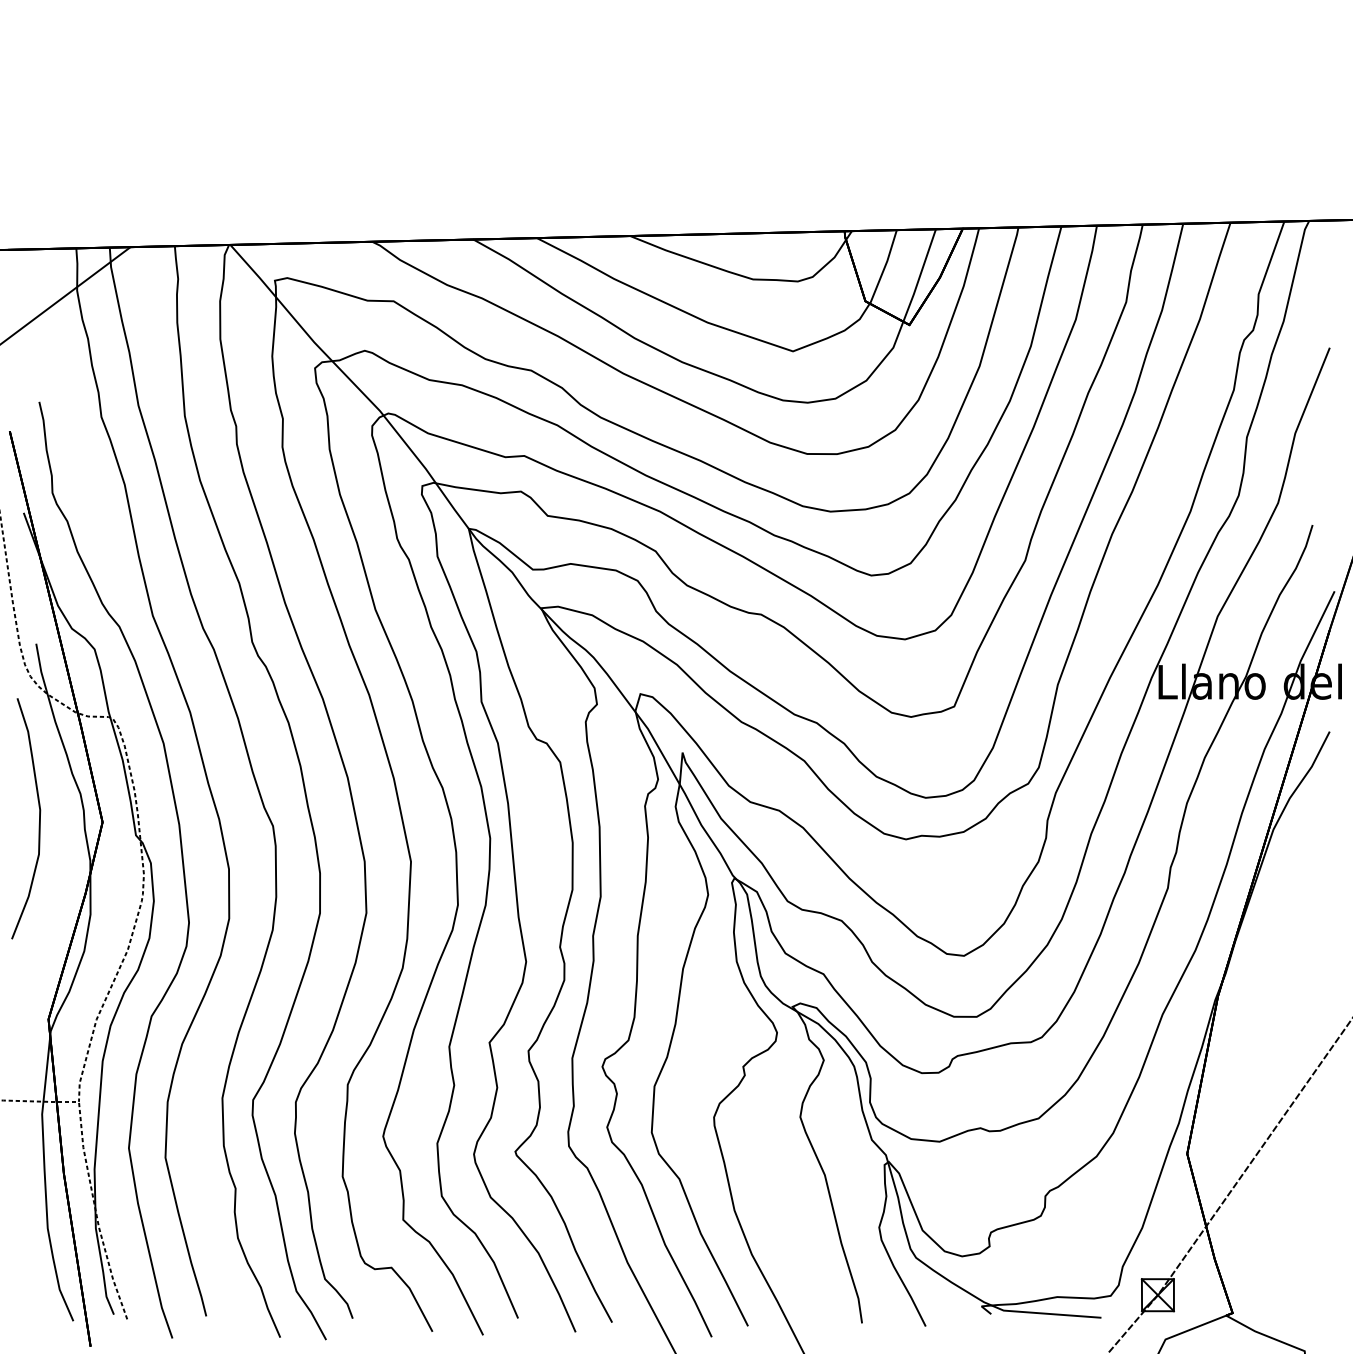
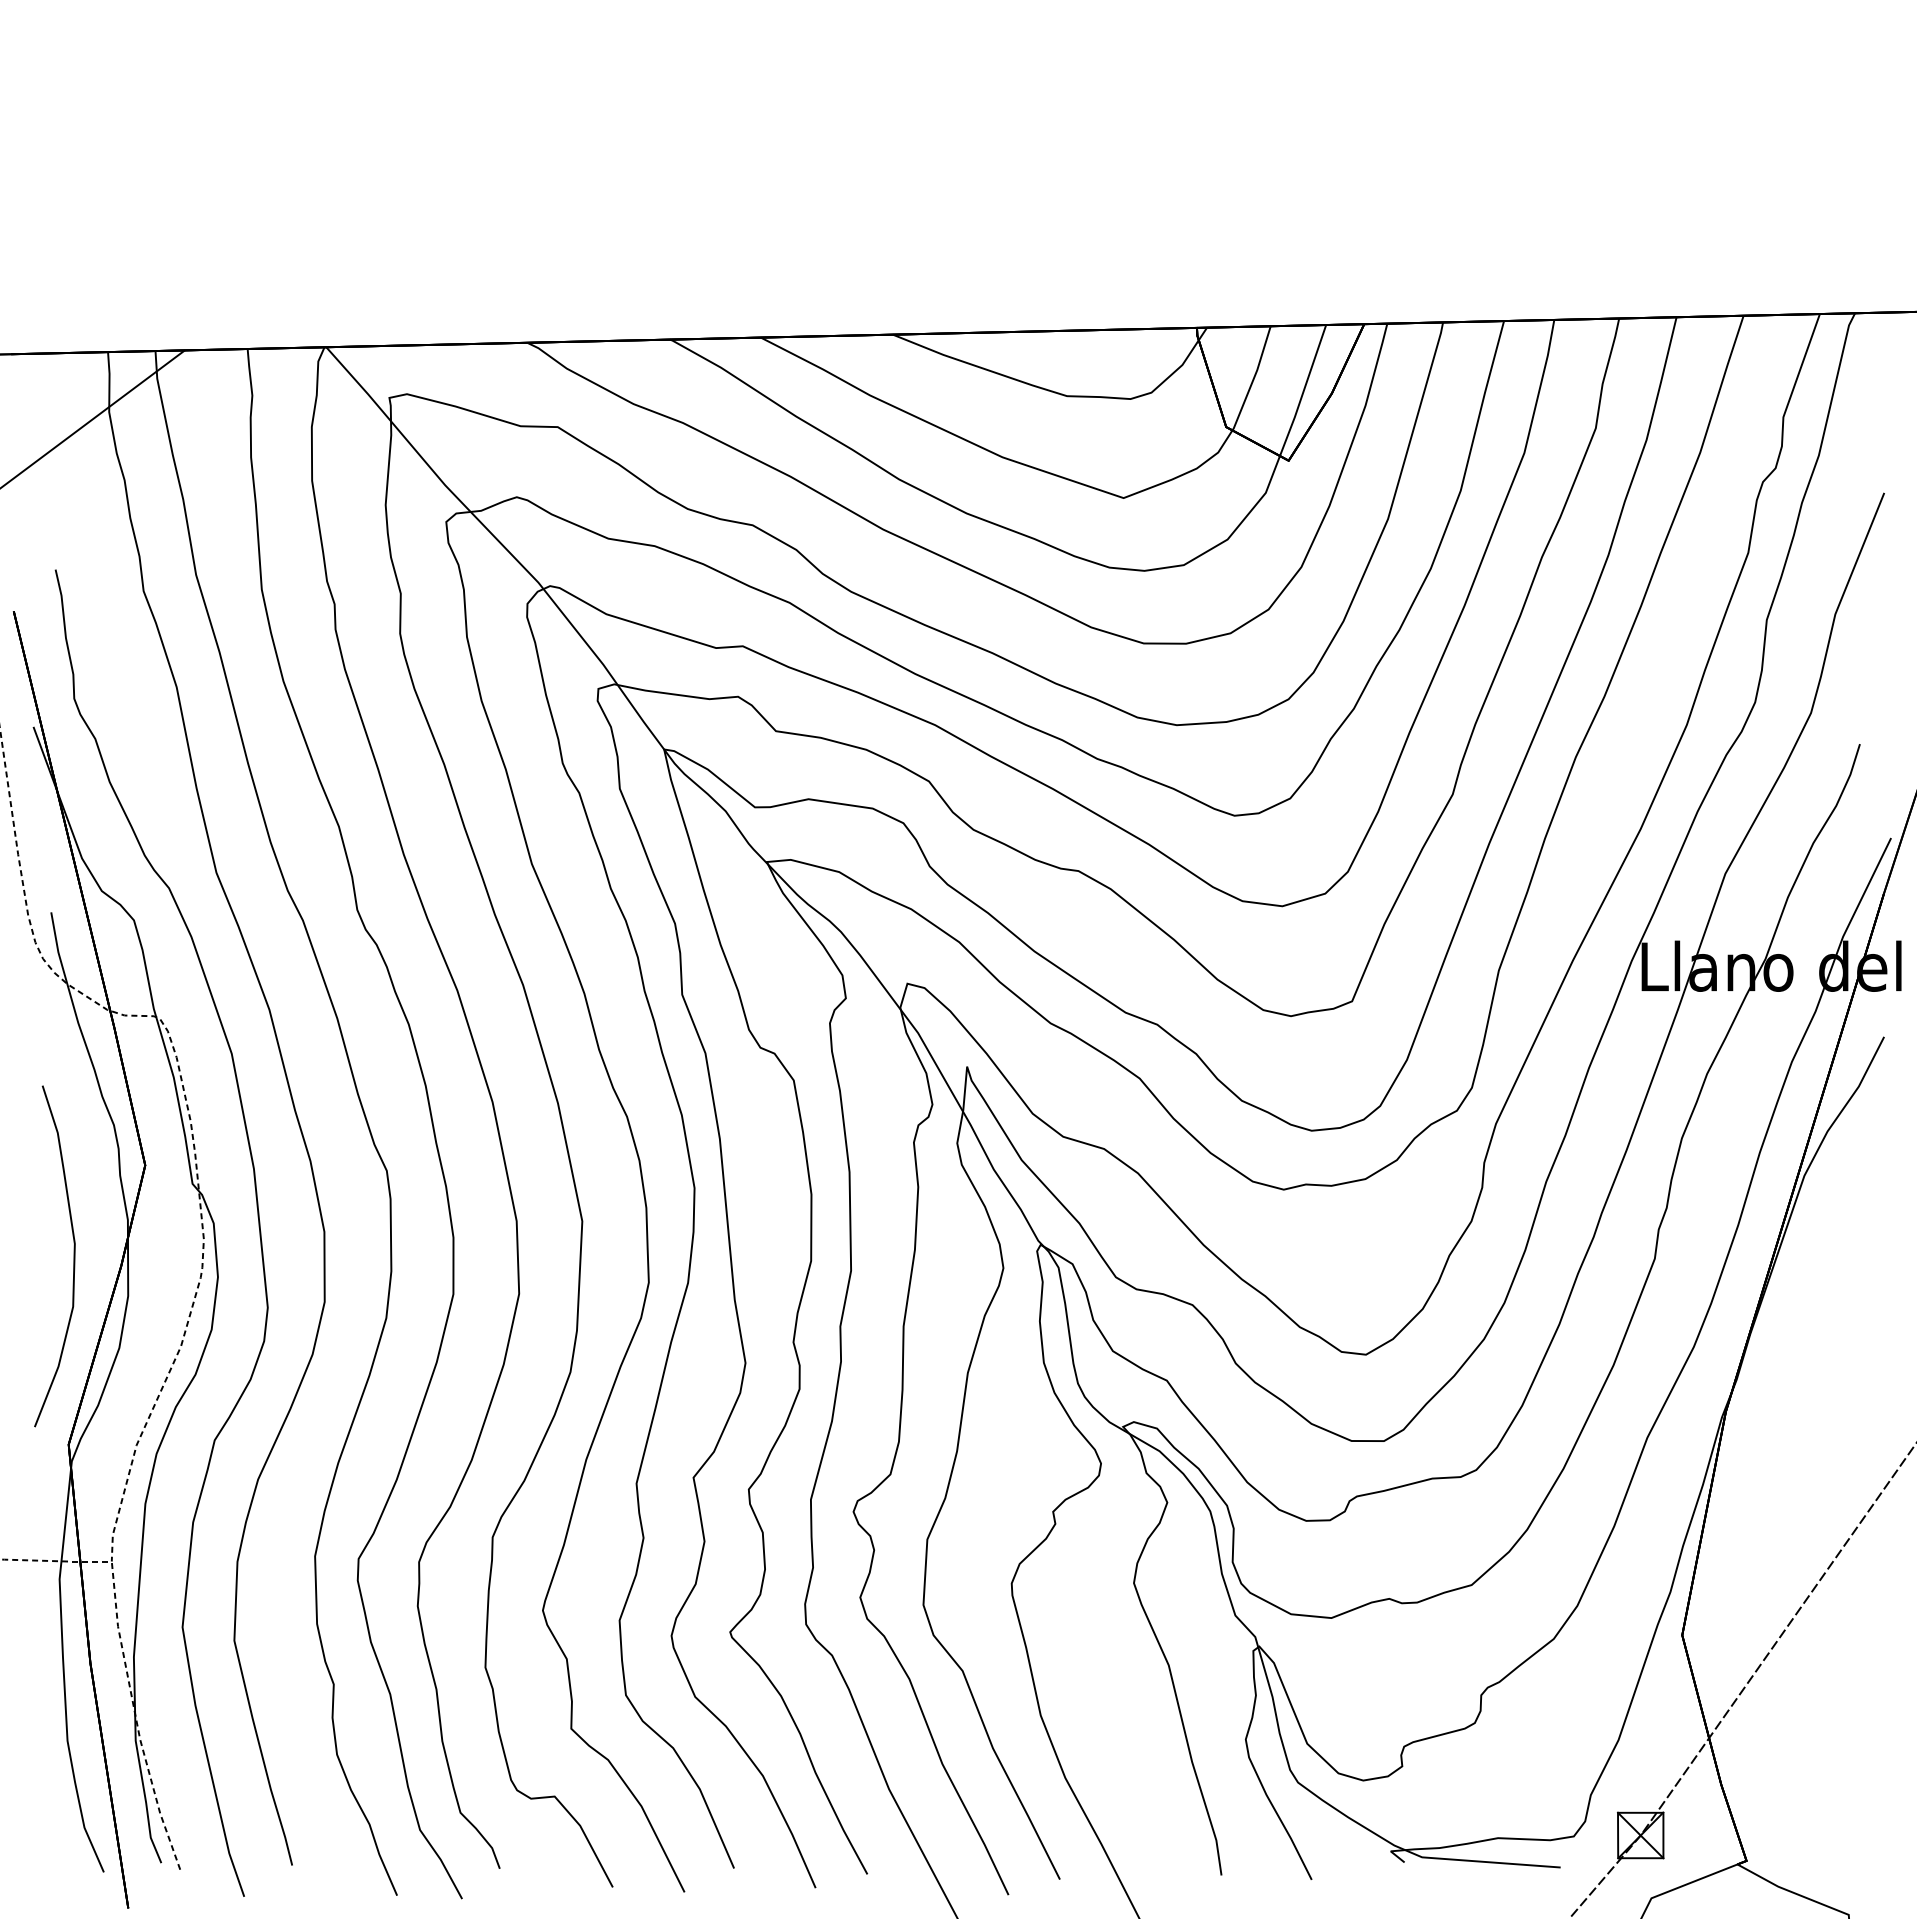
curve: (39, 818) -> (73, 1256), moved

